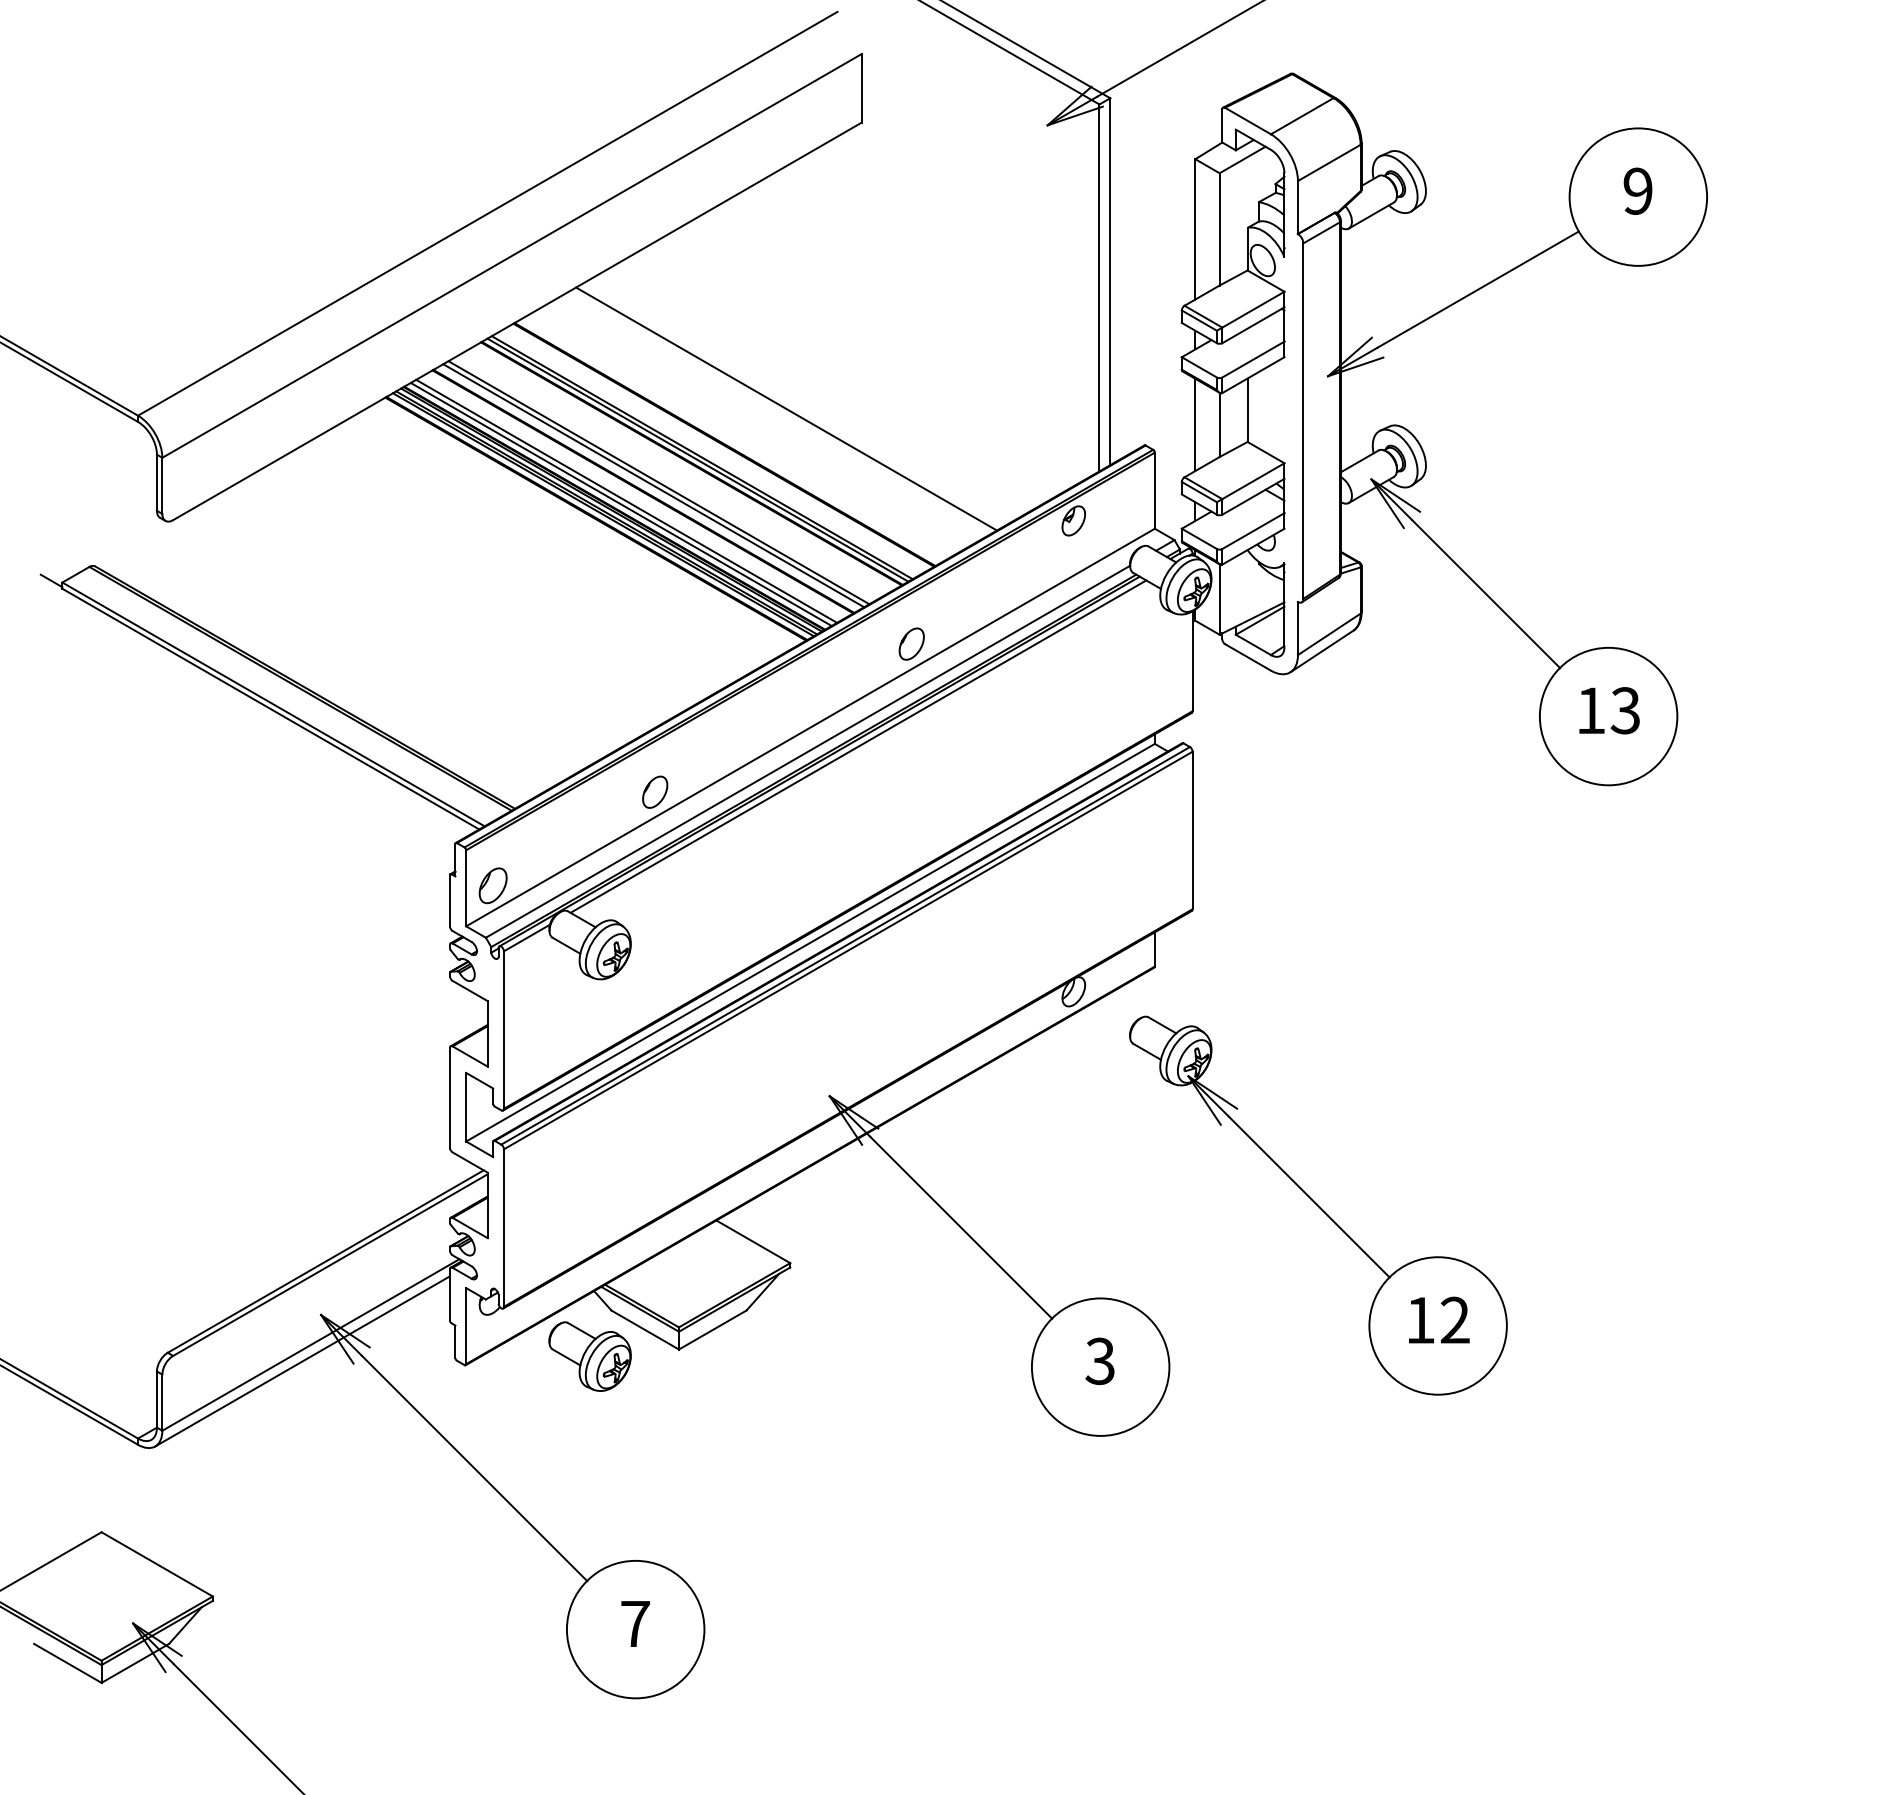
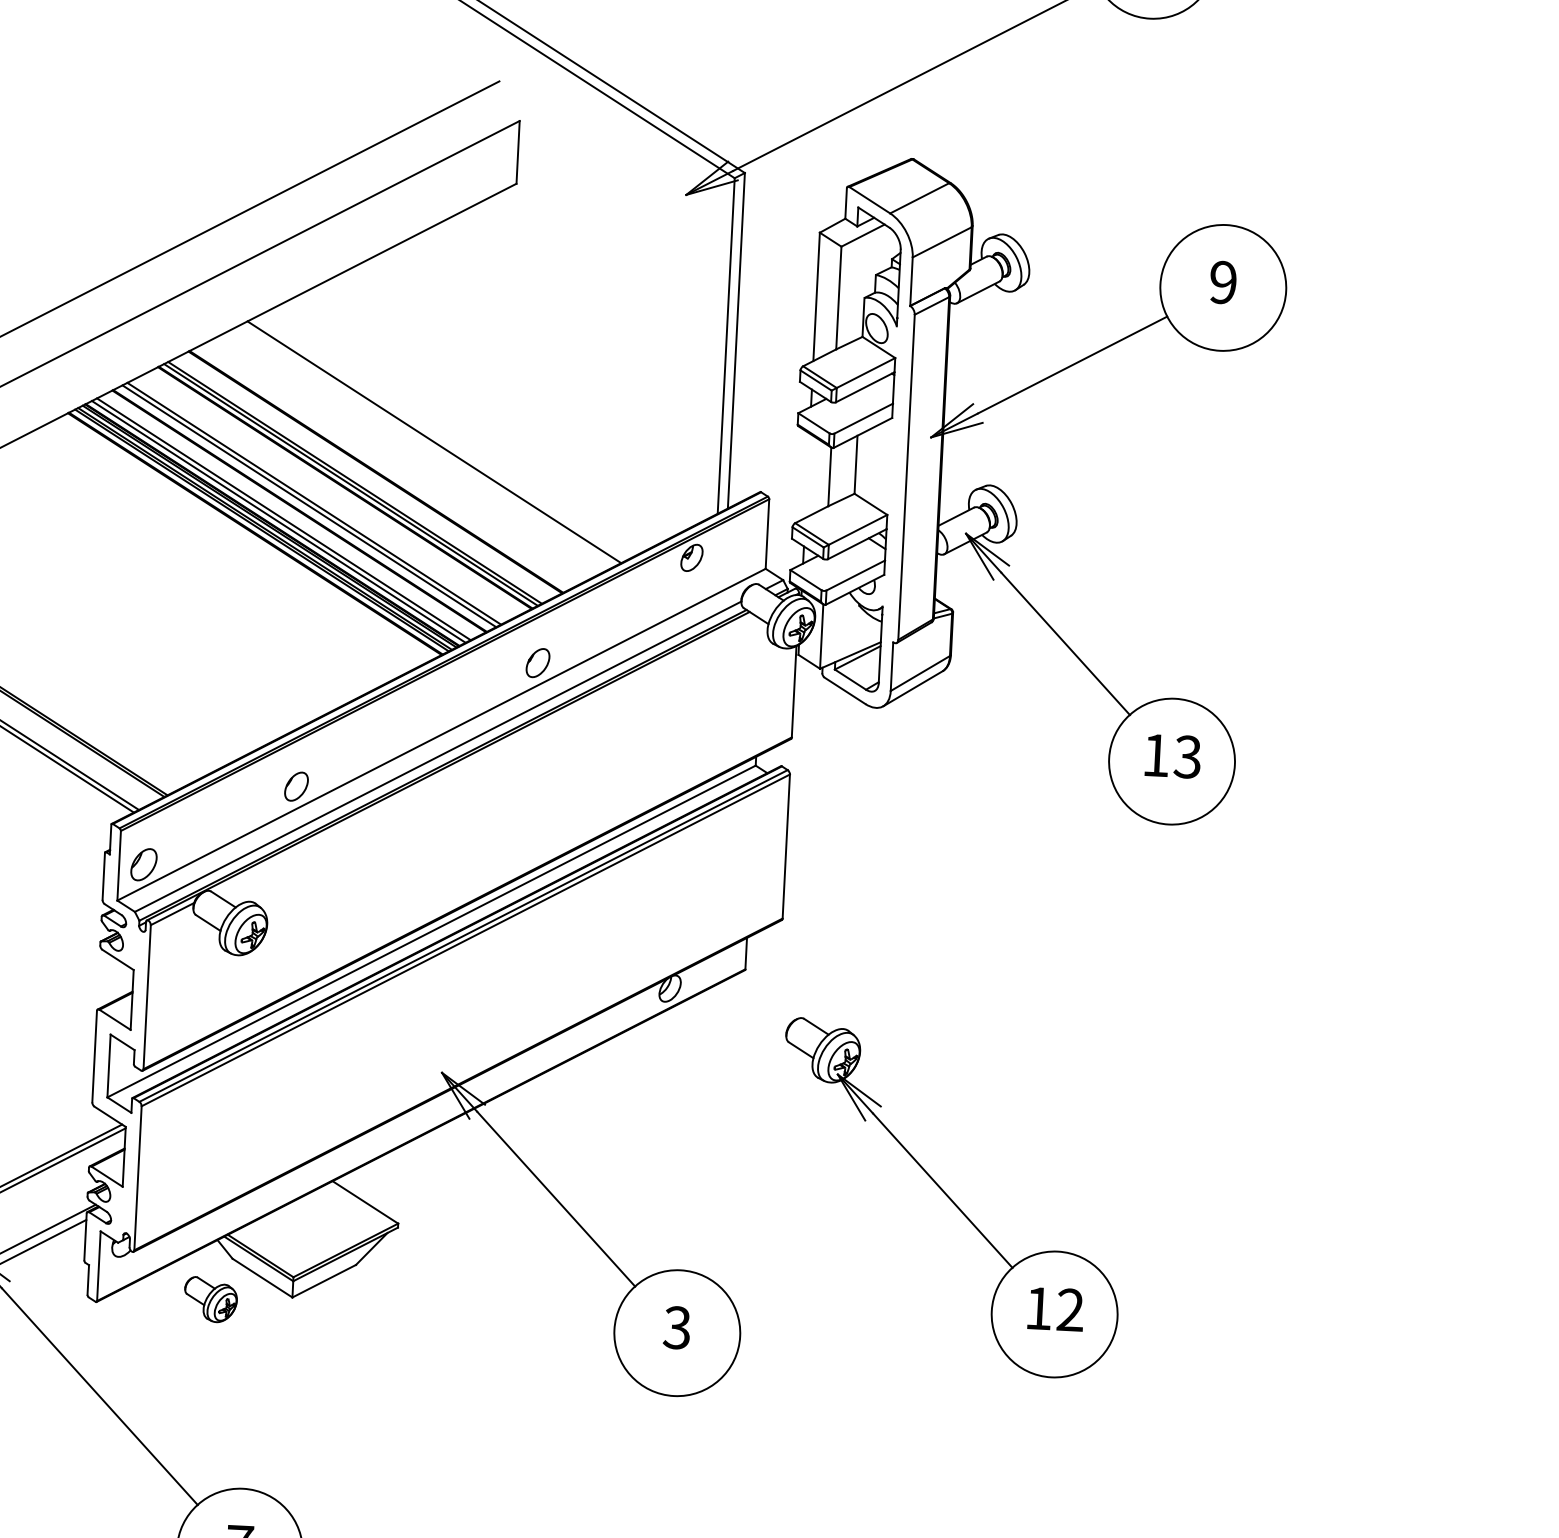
line: (1195, 424) -> (807, 475), removed
line: (858, 746) -> (484, 754), removed
part: (1318, 1205) -> (950, 1198), moved
part: (589, 1356) -> (210, 1299), size x0.7

